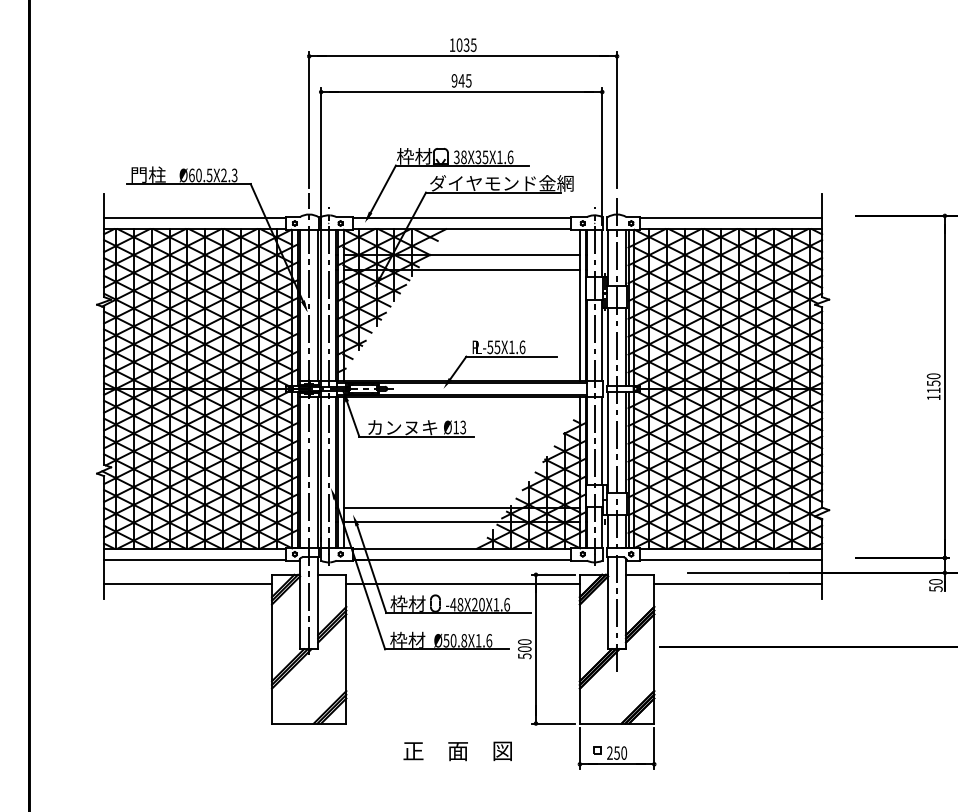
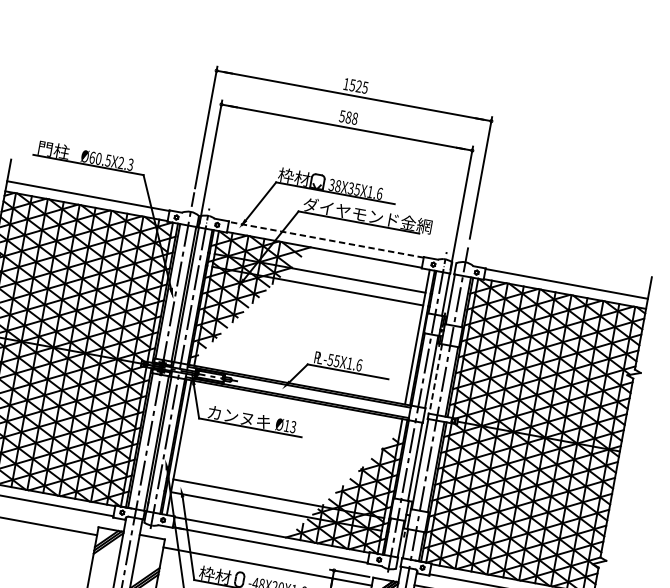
text: (462, 45) -> (355, 86), 1035 -> 1525
text: (461, 80) -> (348, 117), 945 -> 588
line: (461, 217) -> (326, 239), solid -> dashed
line: (608, 346) -> (436, 378), solid -> dashed

